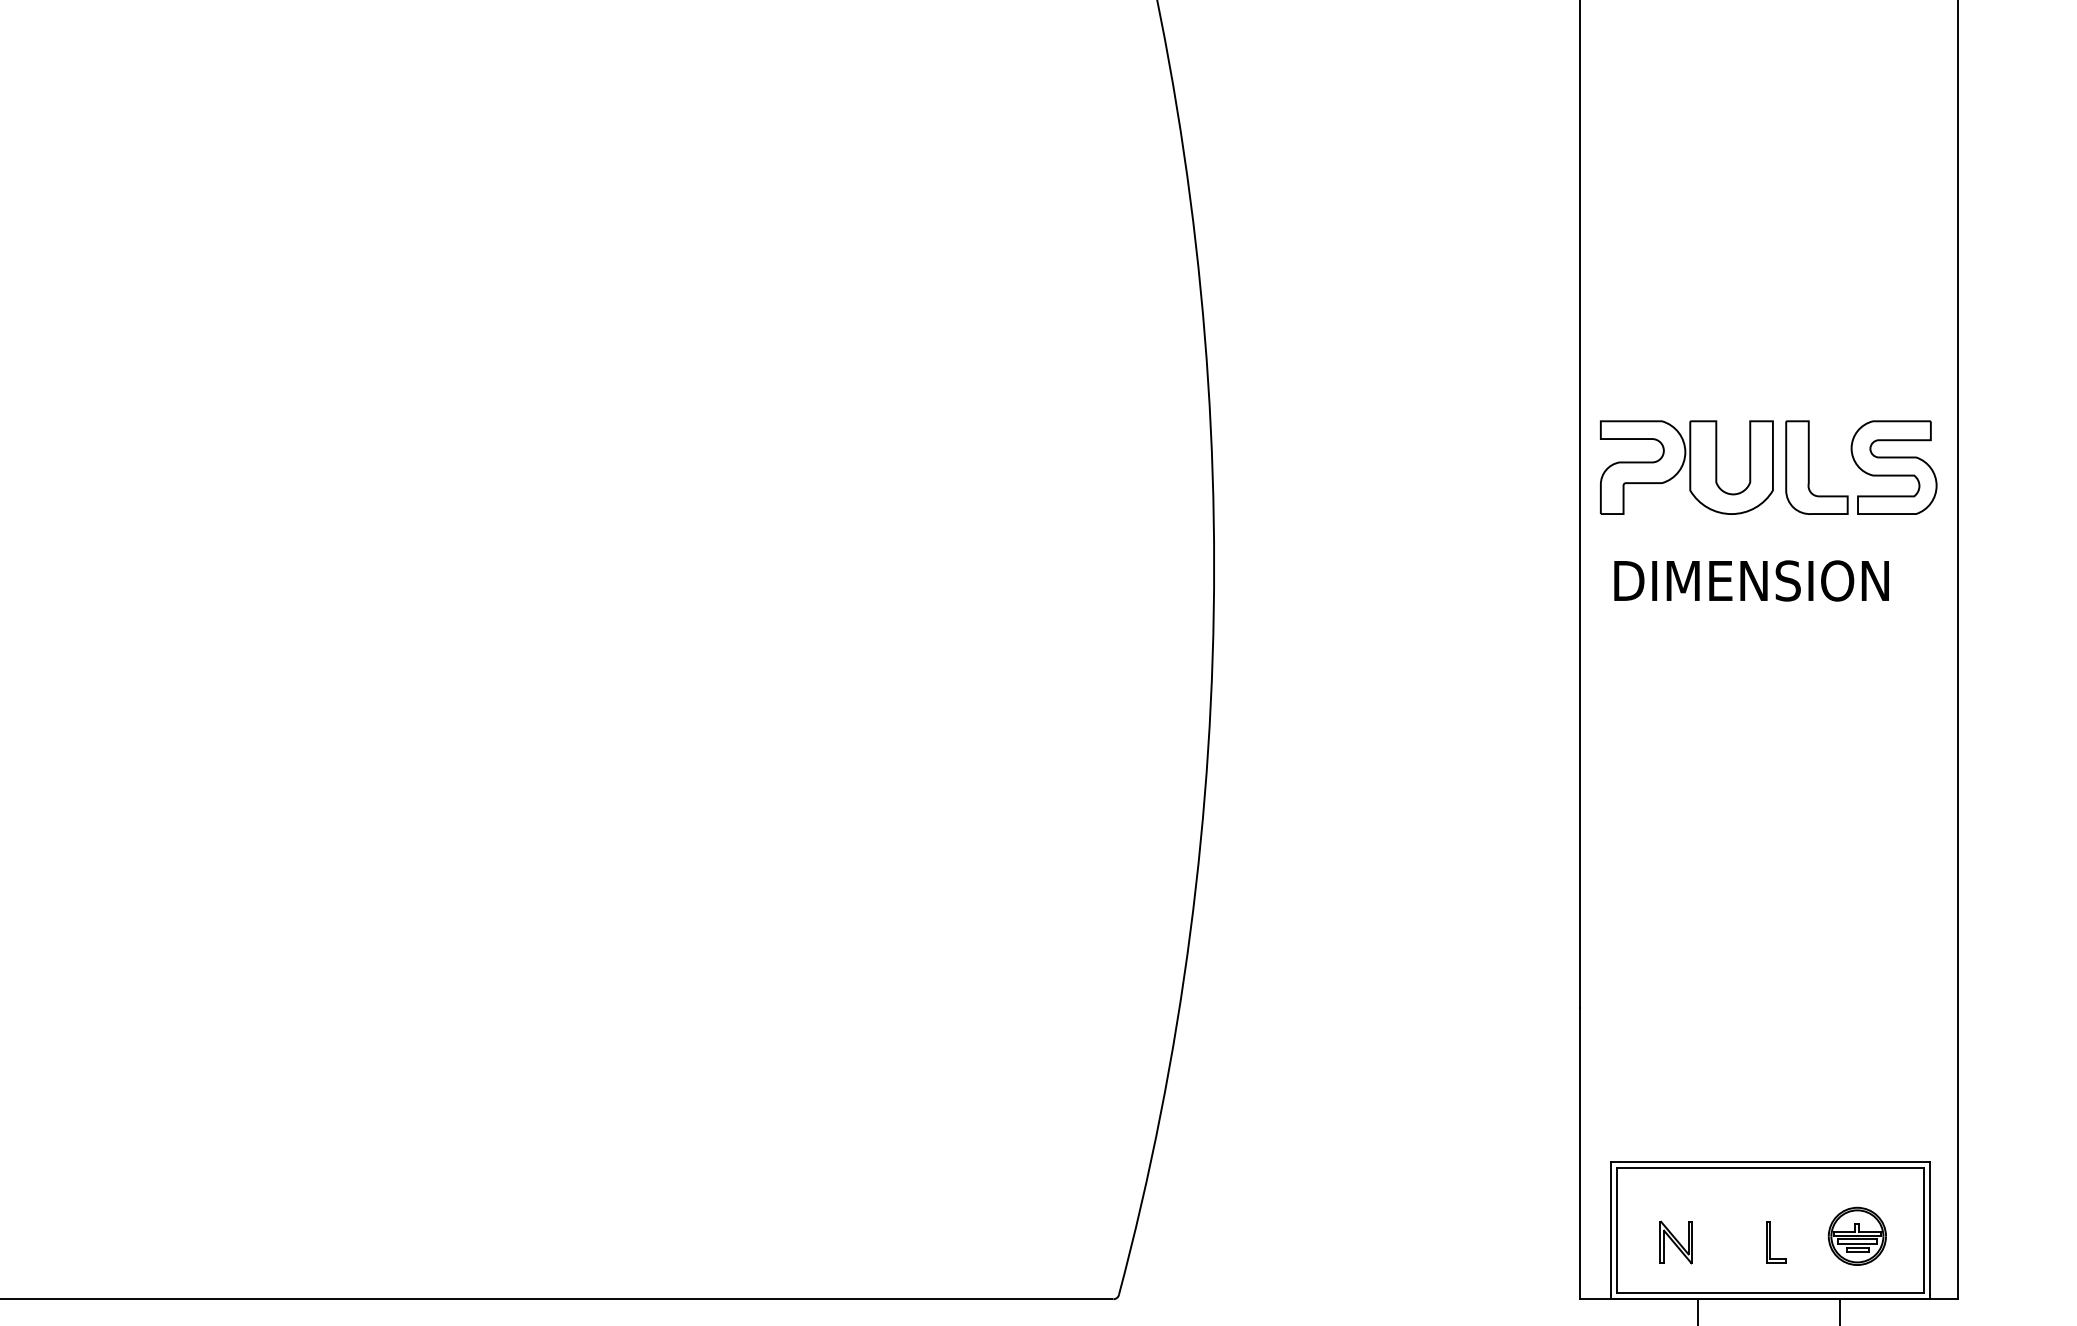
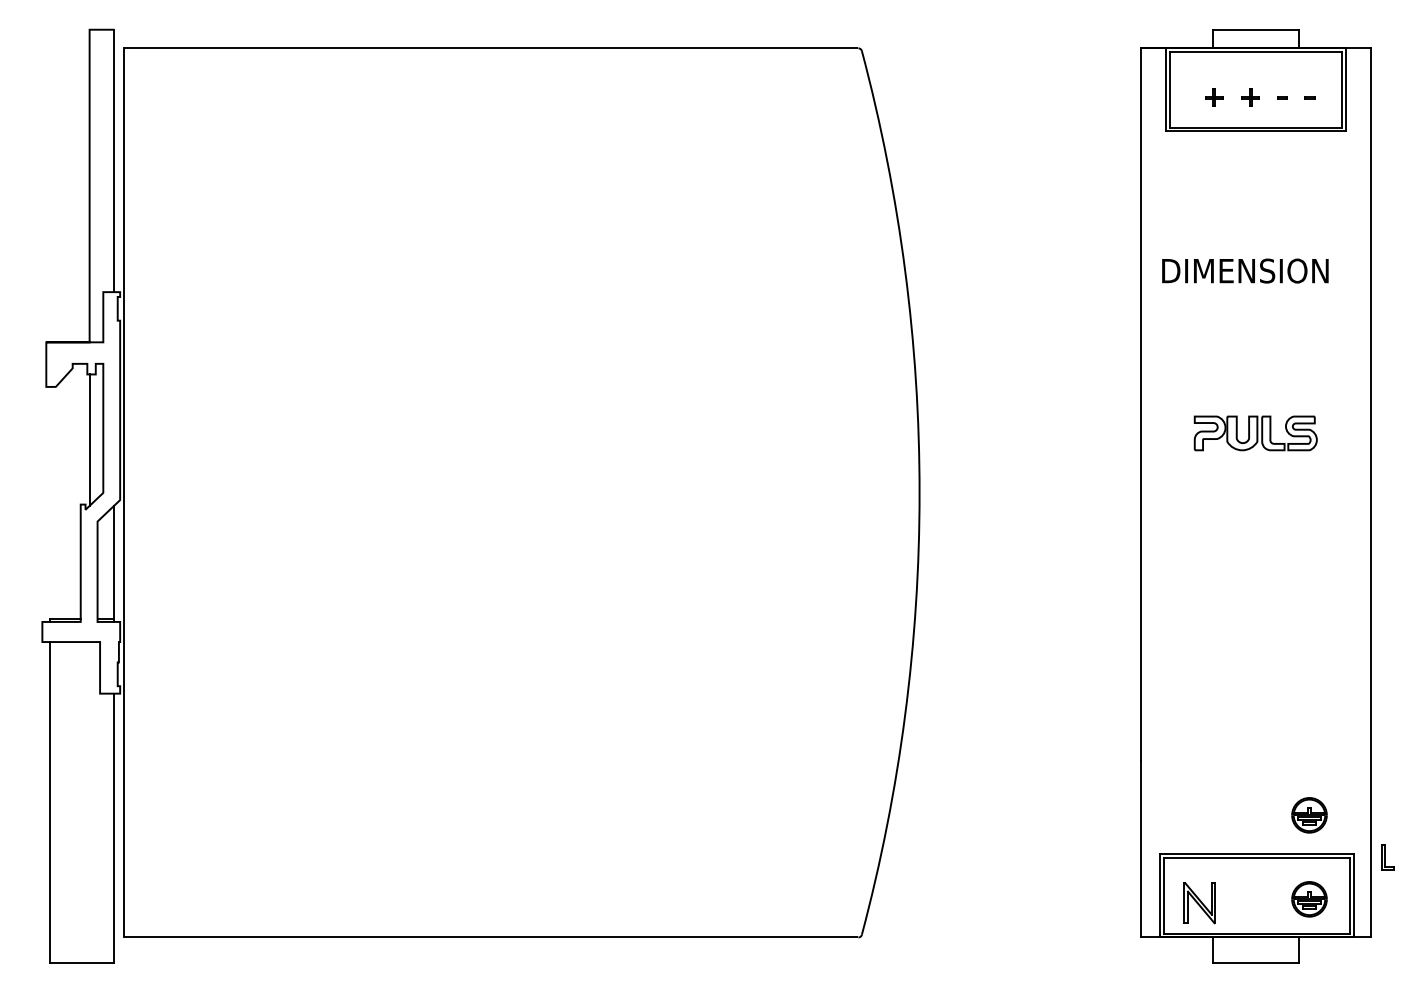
part: (1768, 467) -> (1255, 433), size x0.6
text: (1751, 580) -> (1245, 270), moved
part: (1857, 1098) -> (1309, 815), added
part: (1675, 1241) -> (1199, 902), size x1.6
part: (1774, 1243) -> (1387, 857), moved

